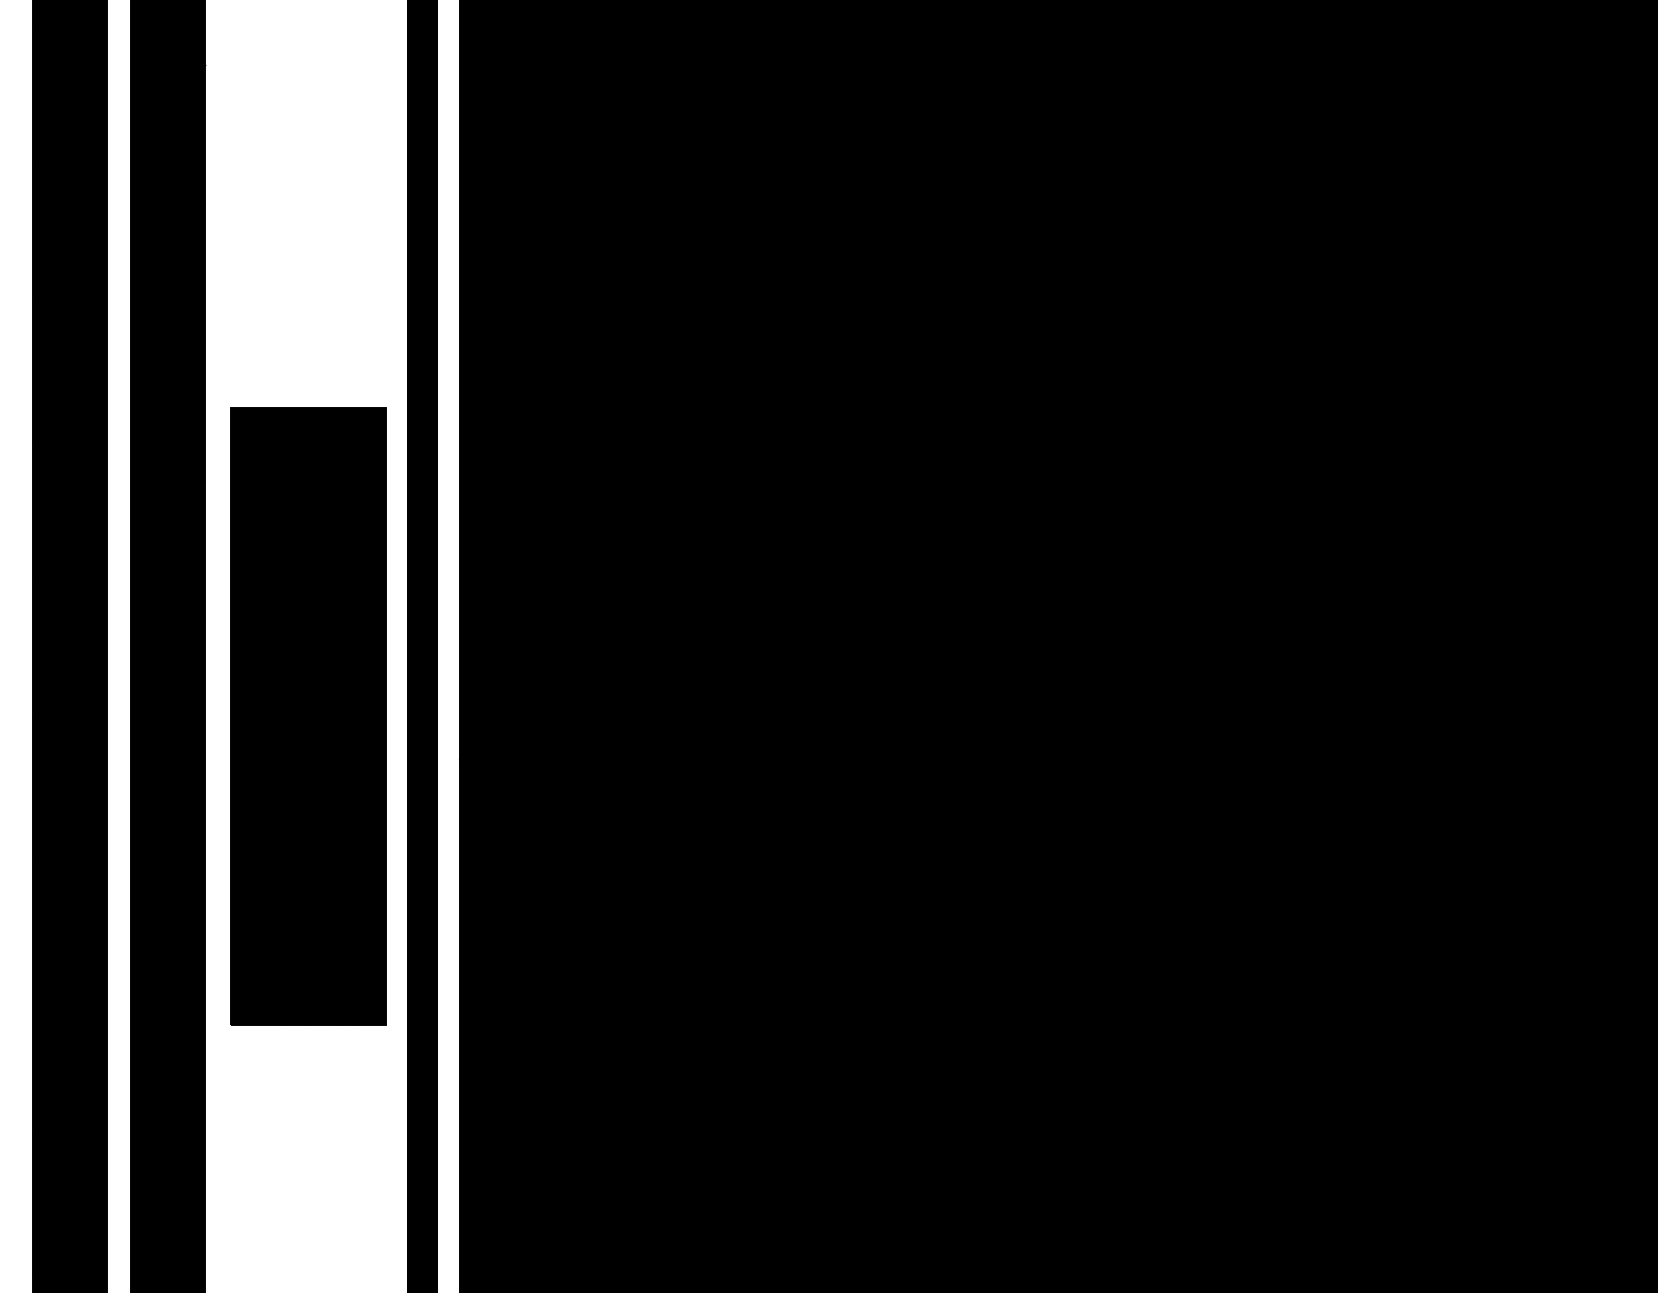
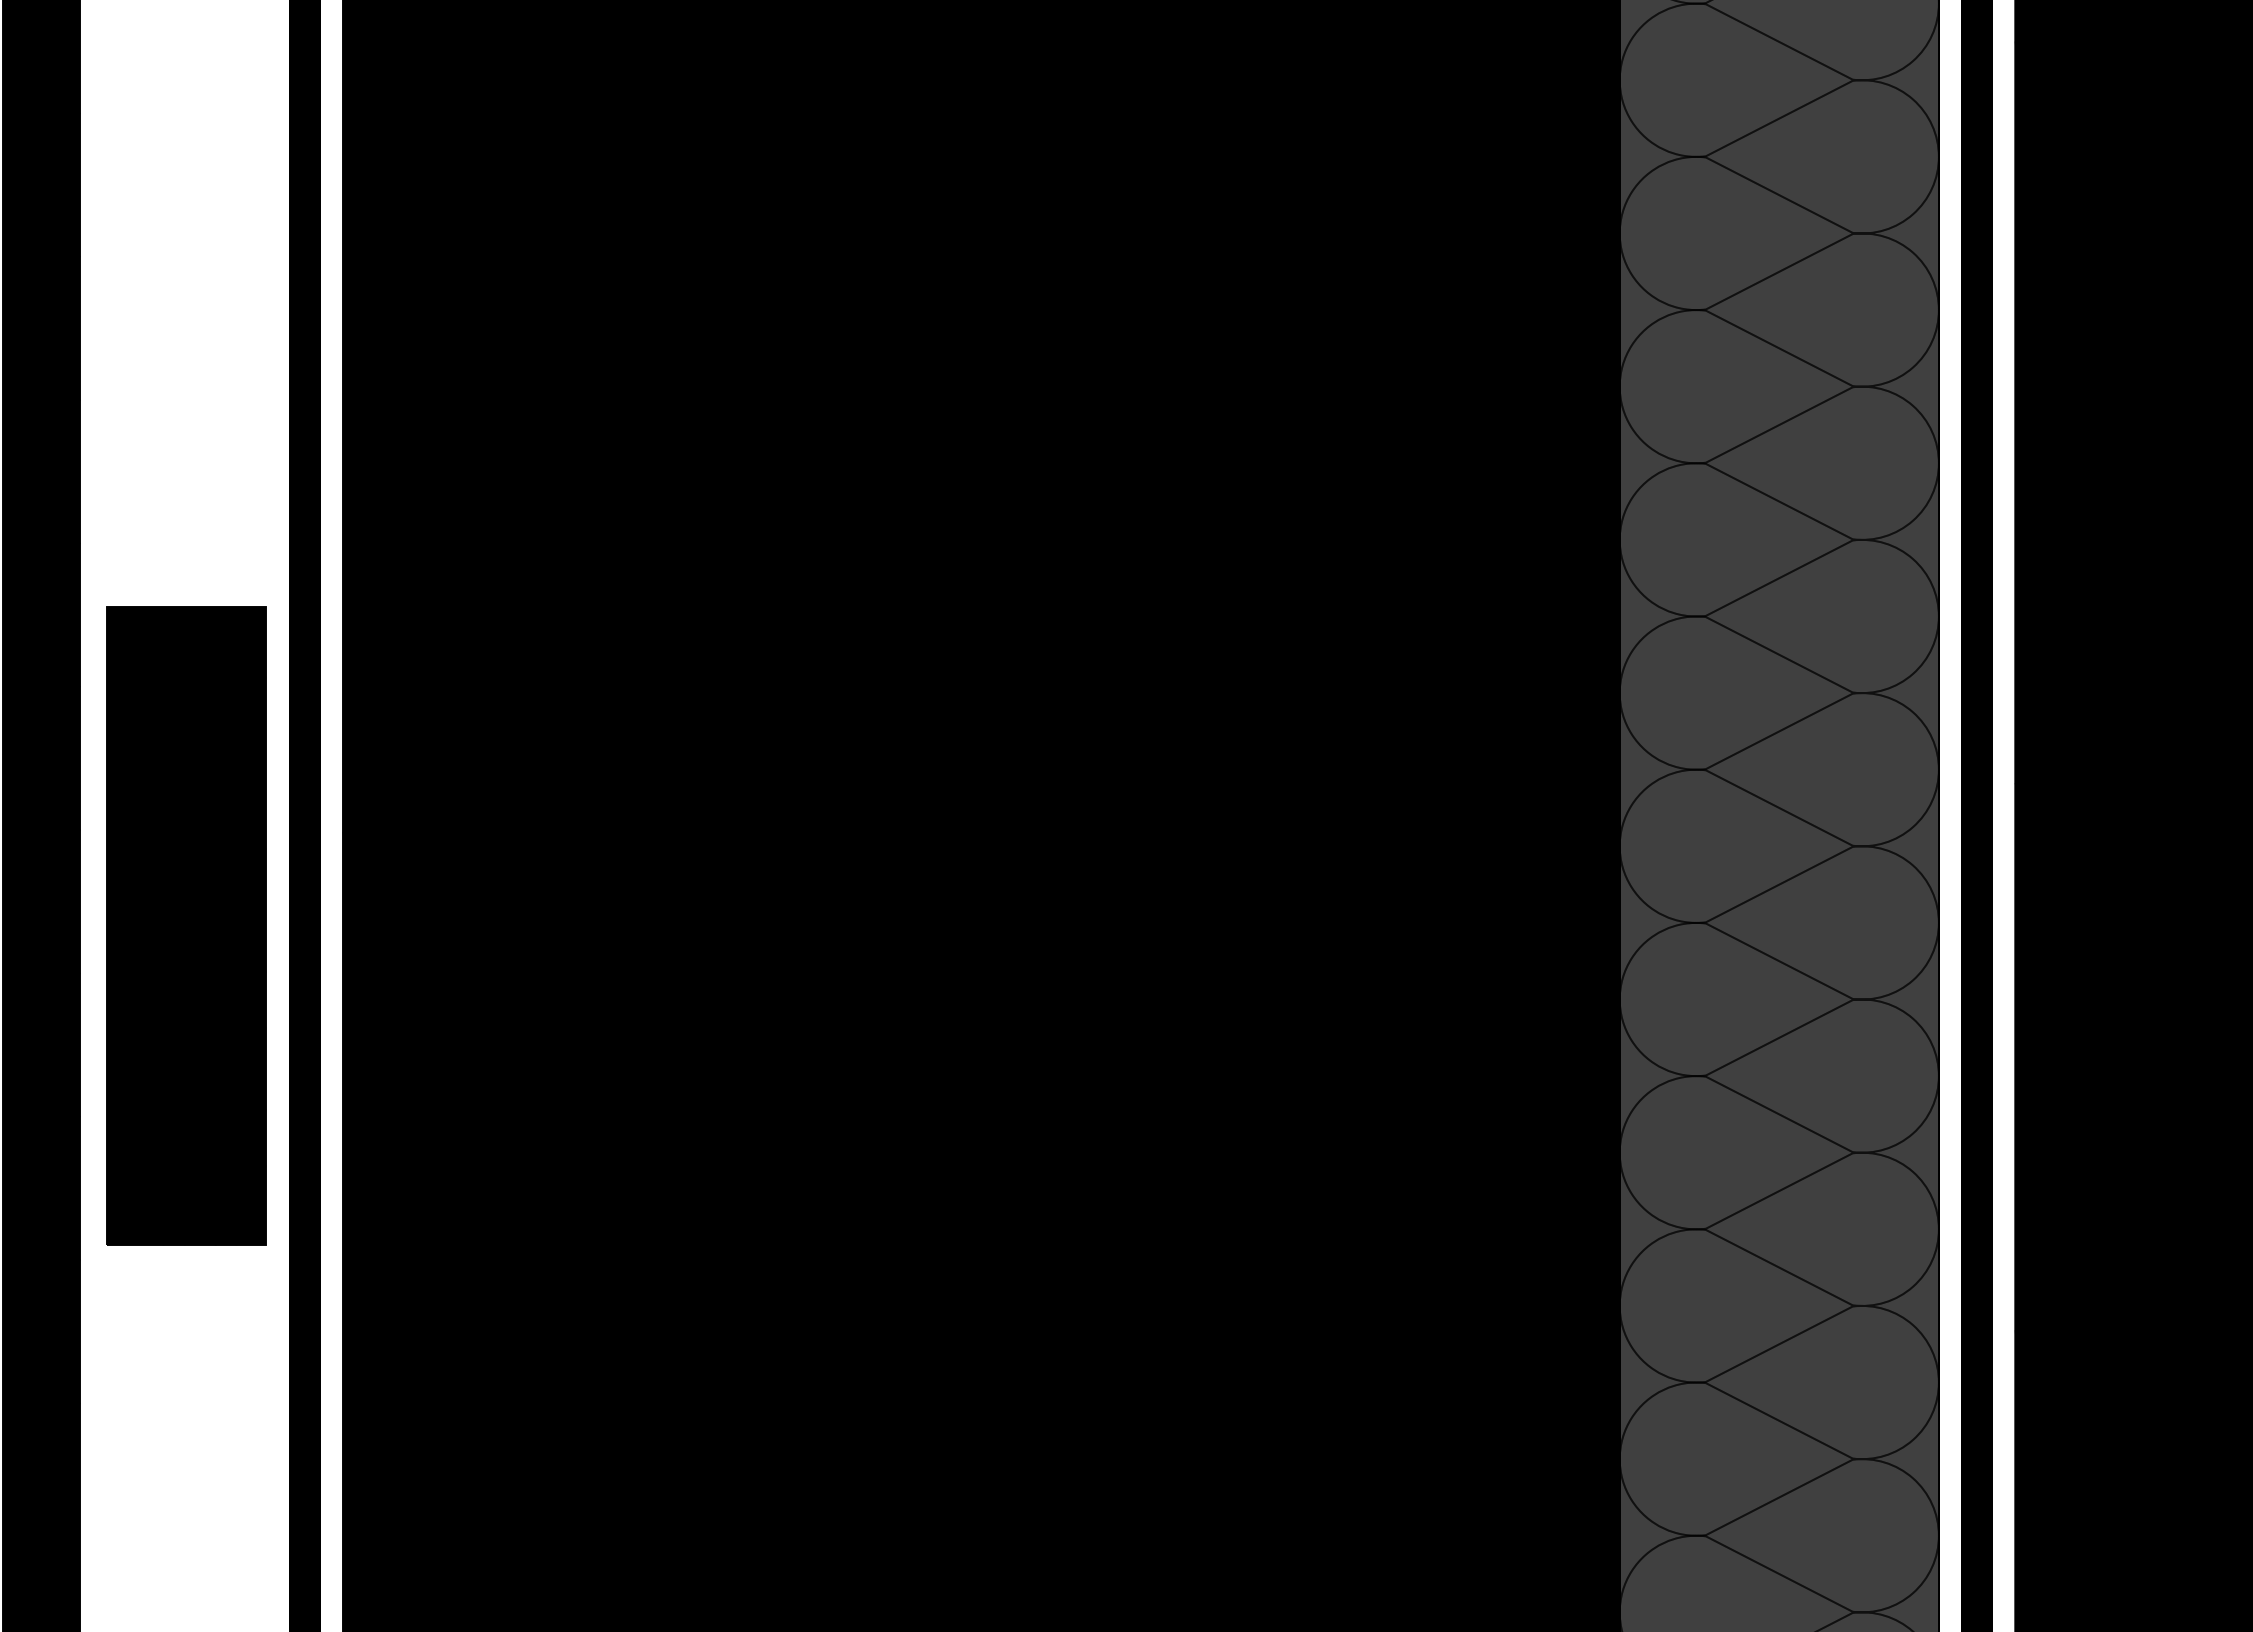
part: (308, 716) -> (186, 925), moved

